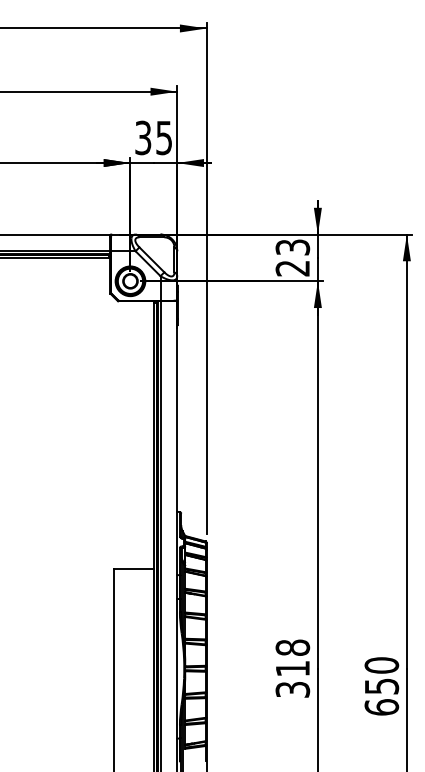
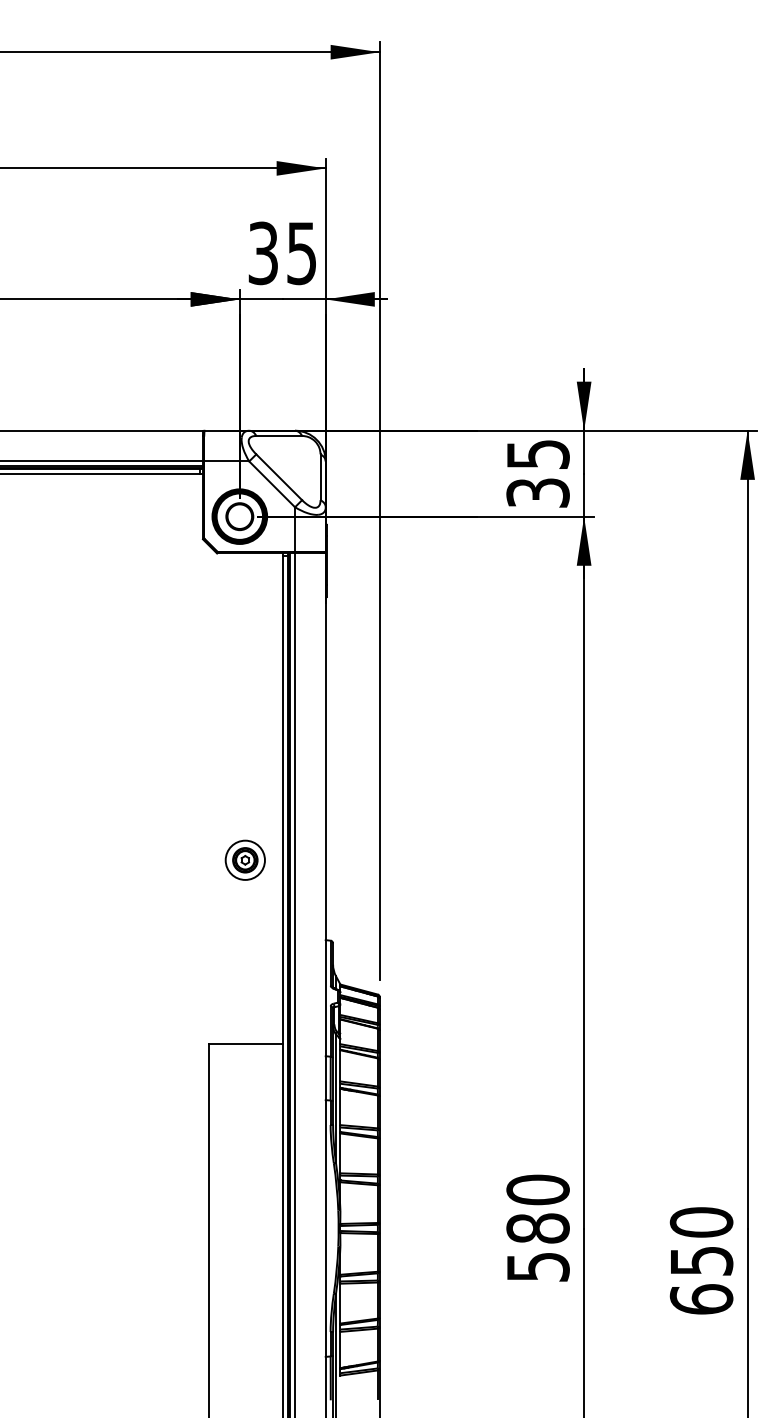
text: (292, 257) -> (537, 472), 23 -> 35
part: (133, 467) -> (245, 858), added
text: (292, 668) -> (537, 1227), 318 -> 580

